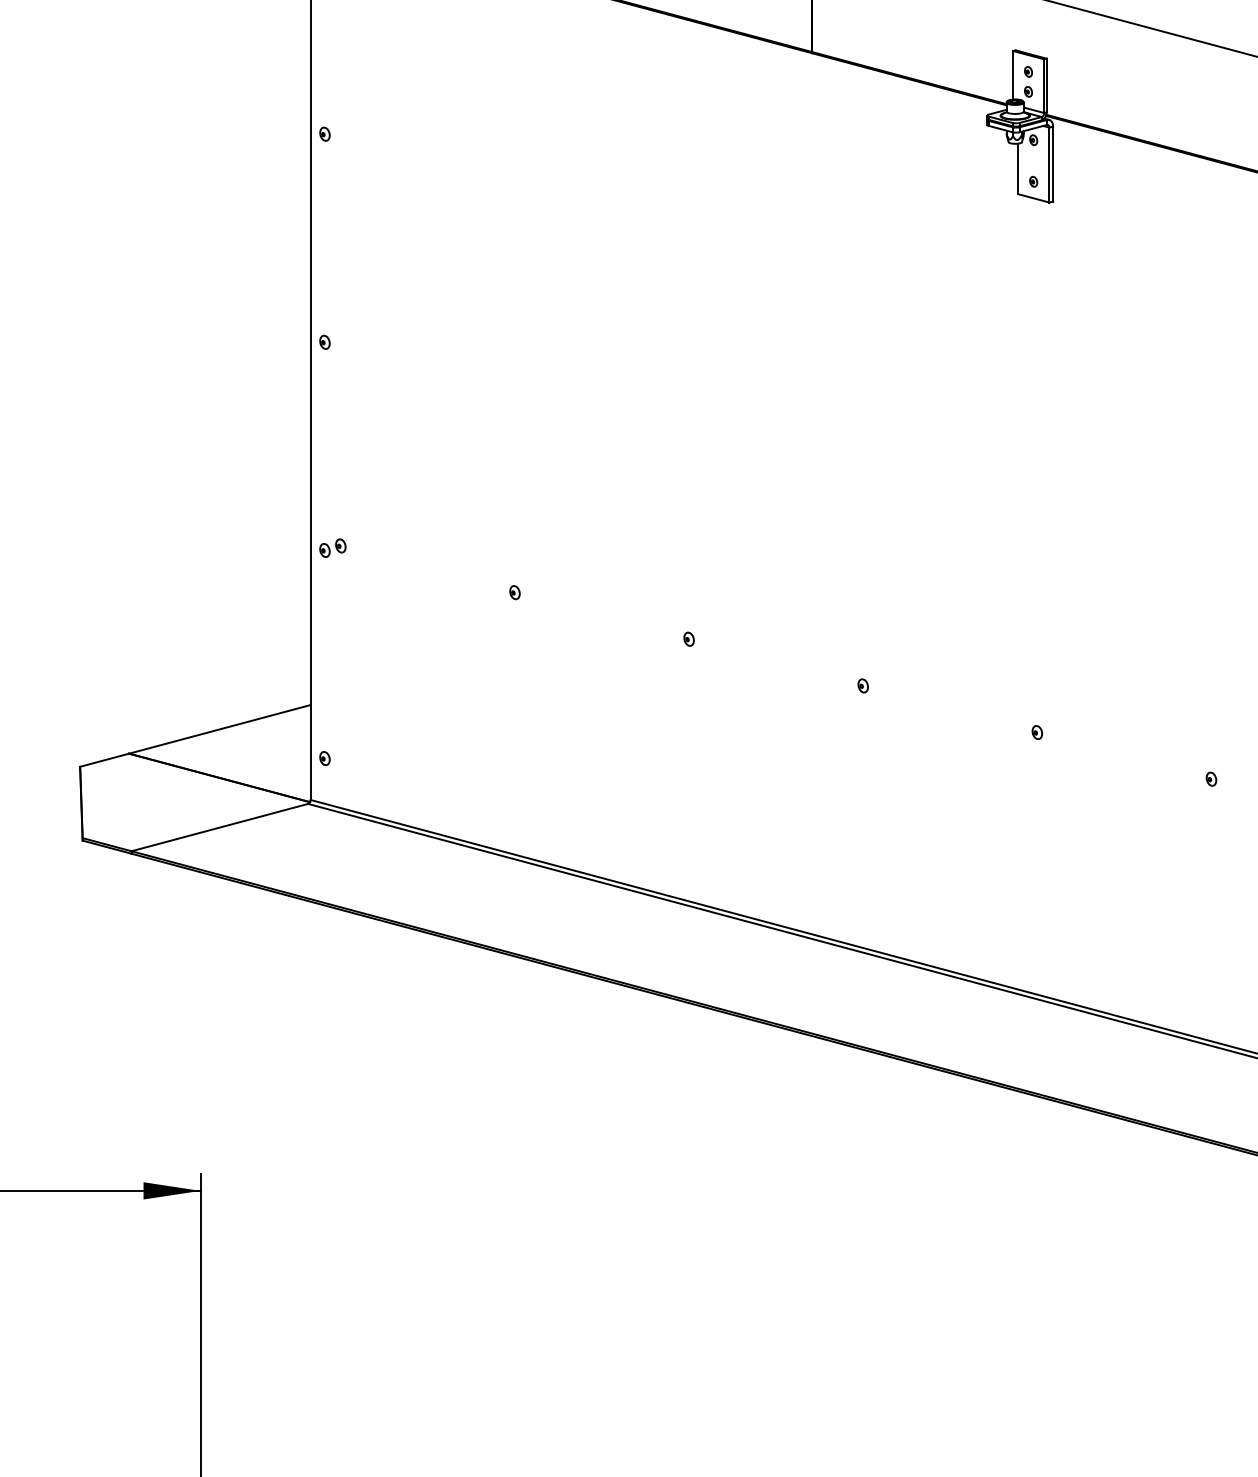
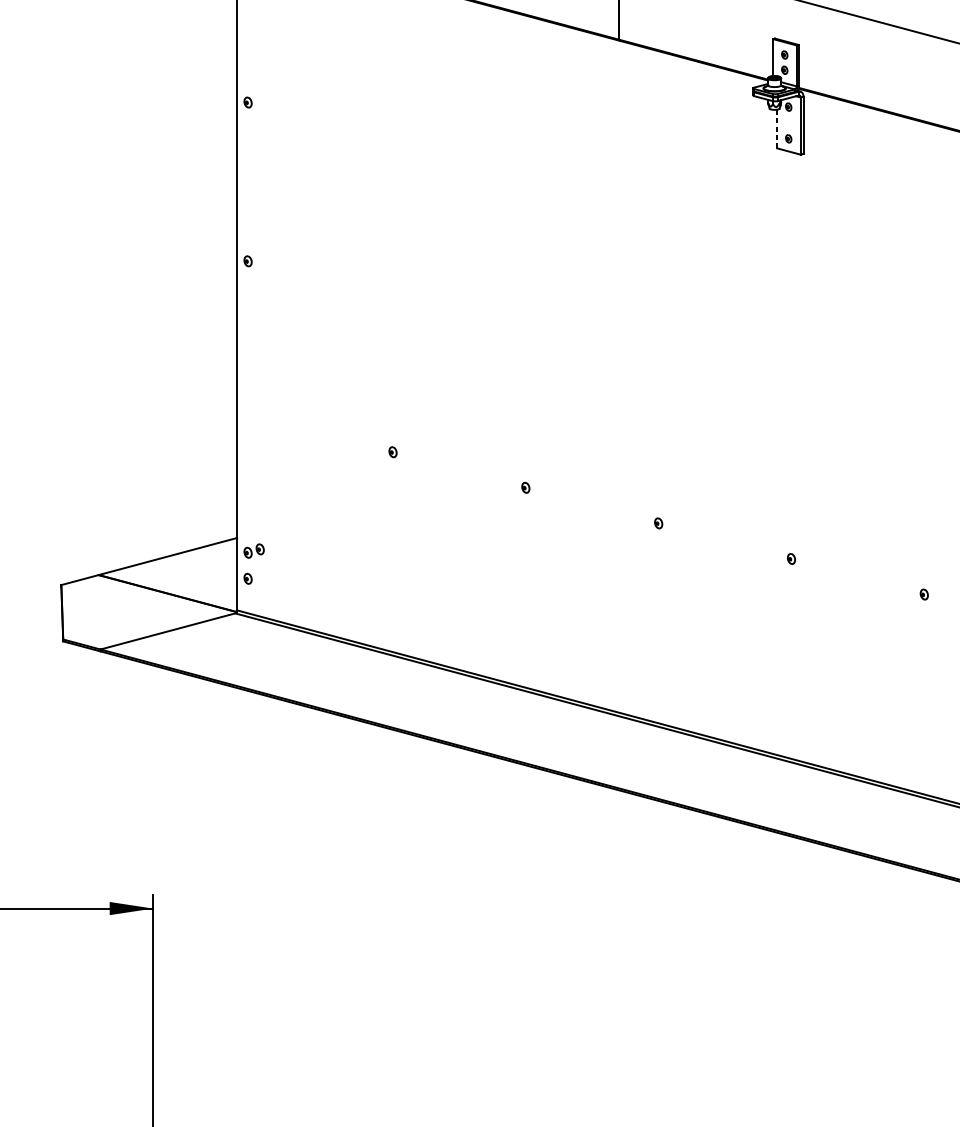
line: (1018, 169) -> (777, 129), solid -> dashed
part: (332, 547) -> (253, 550), moved

